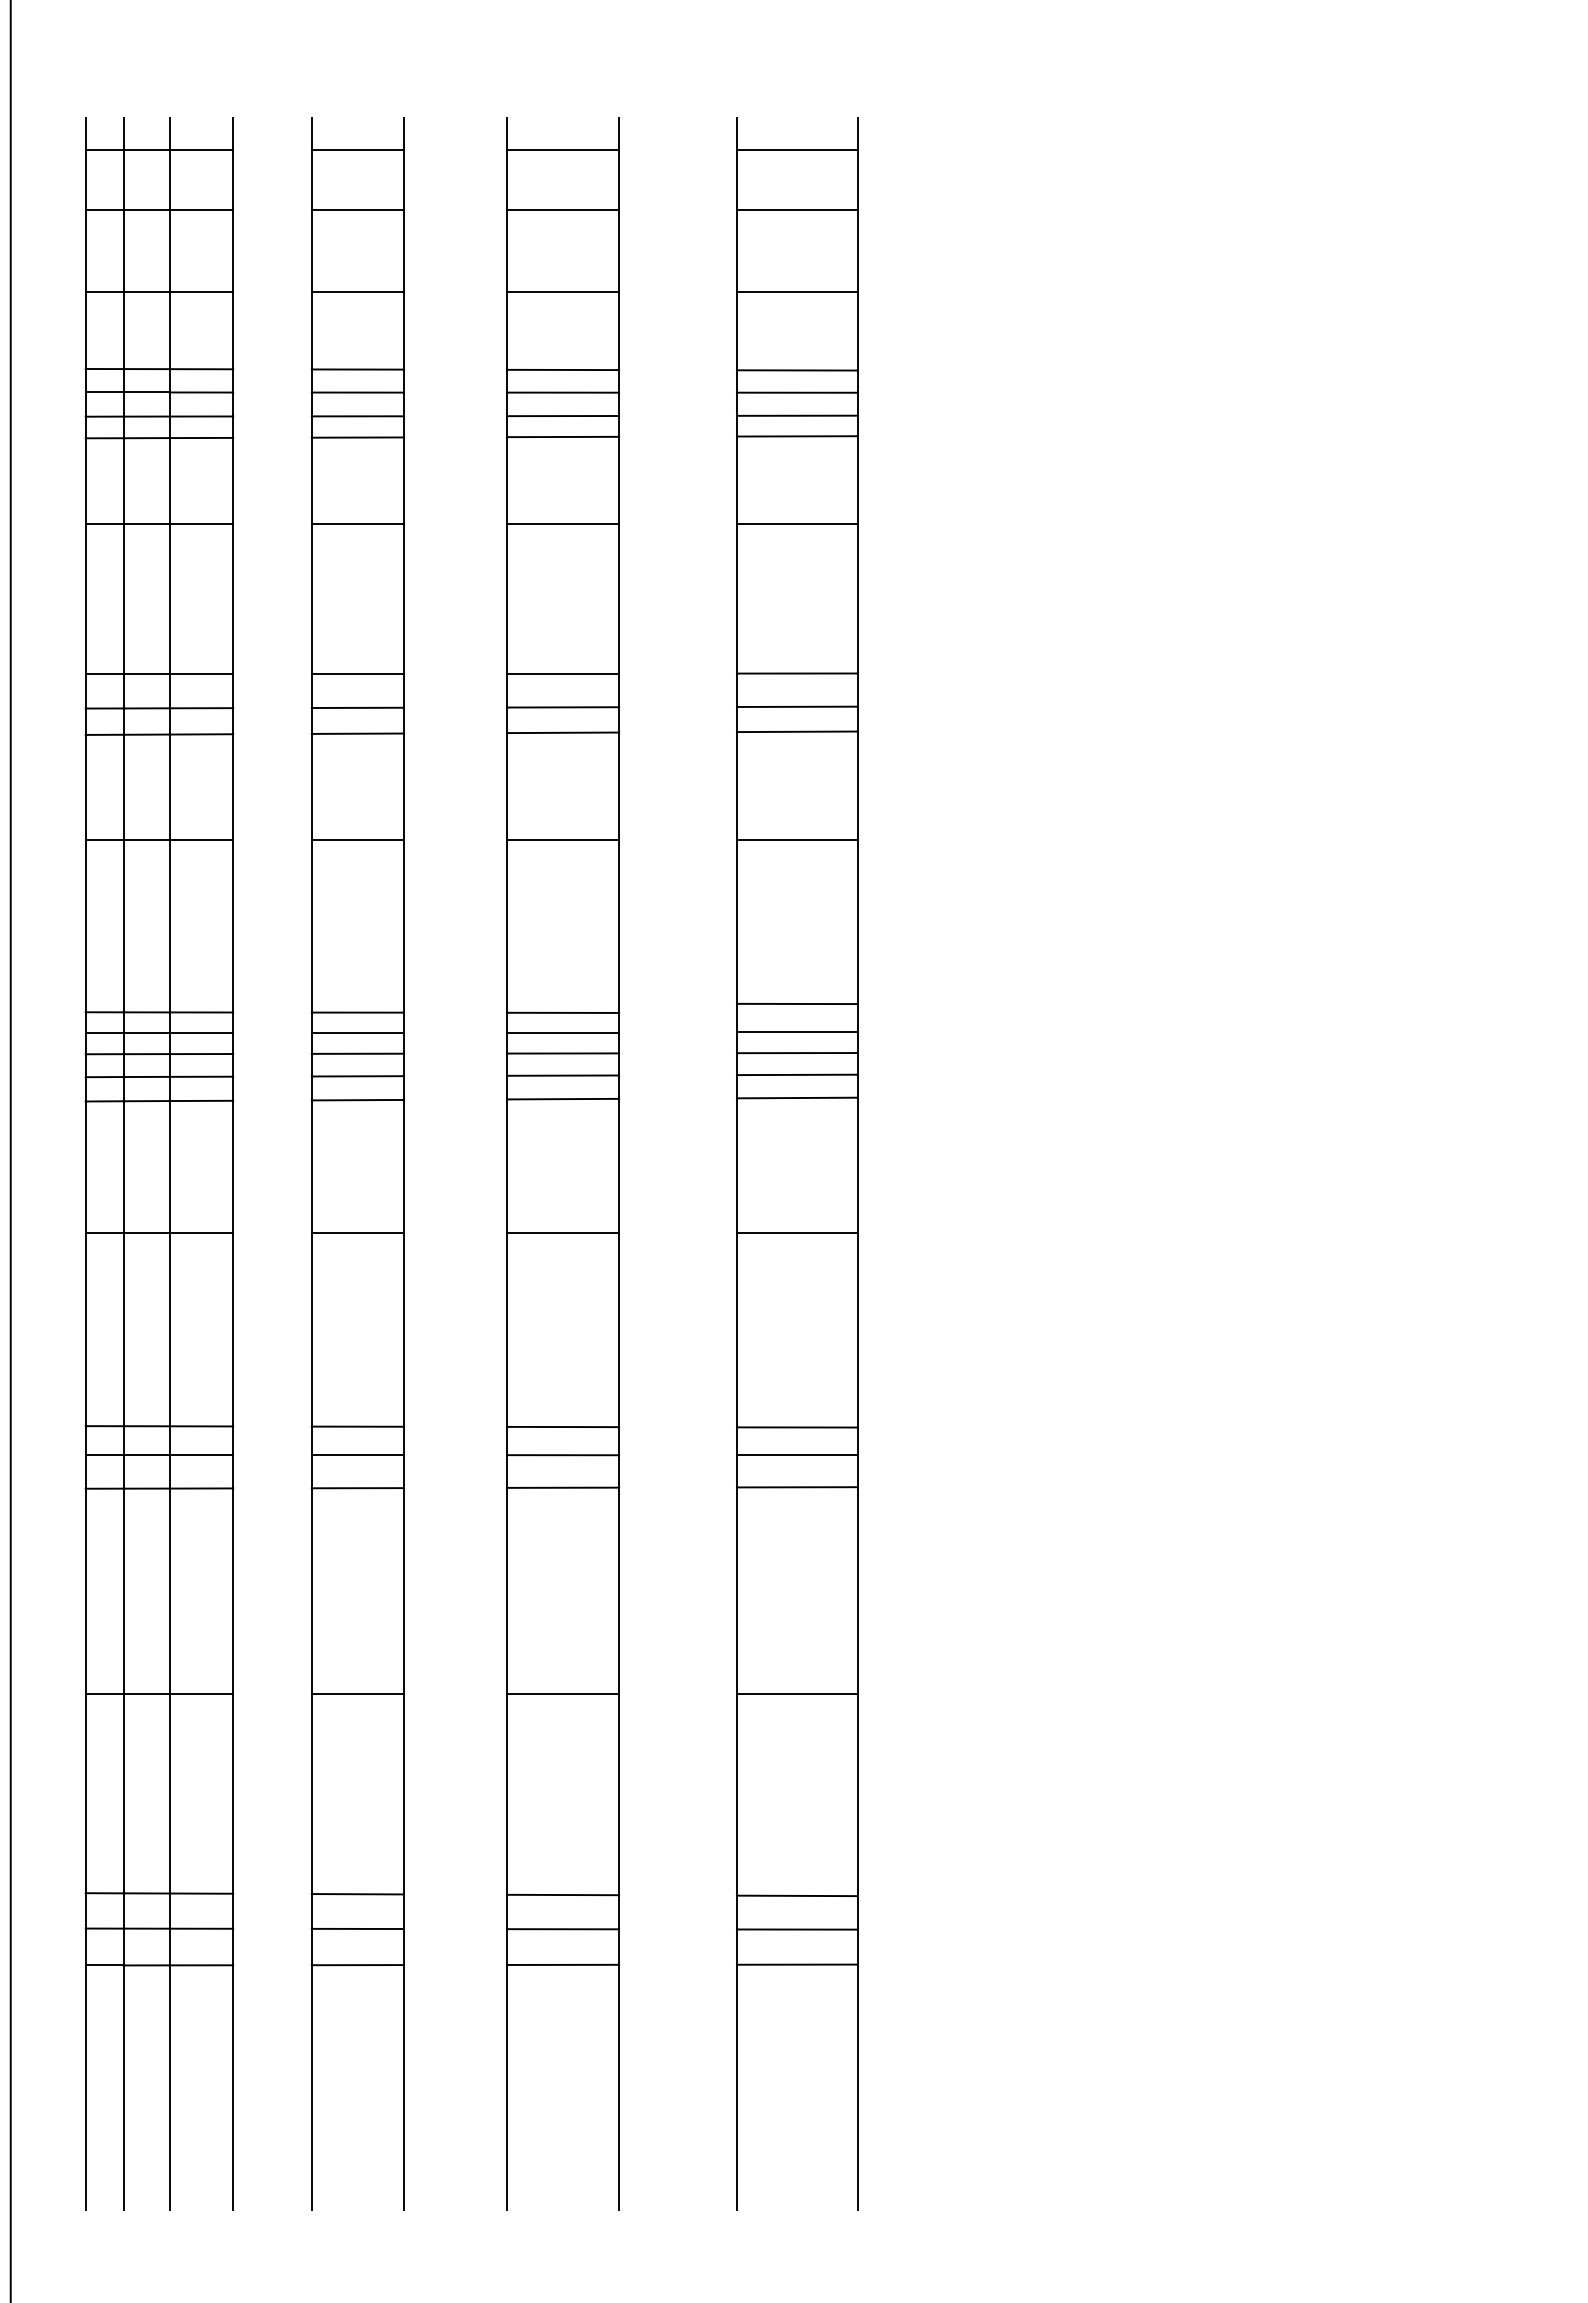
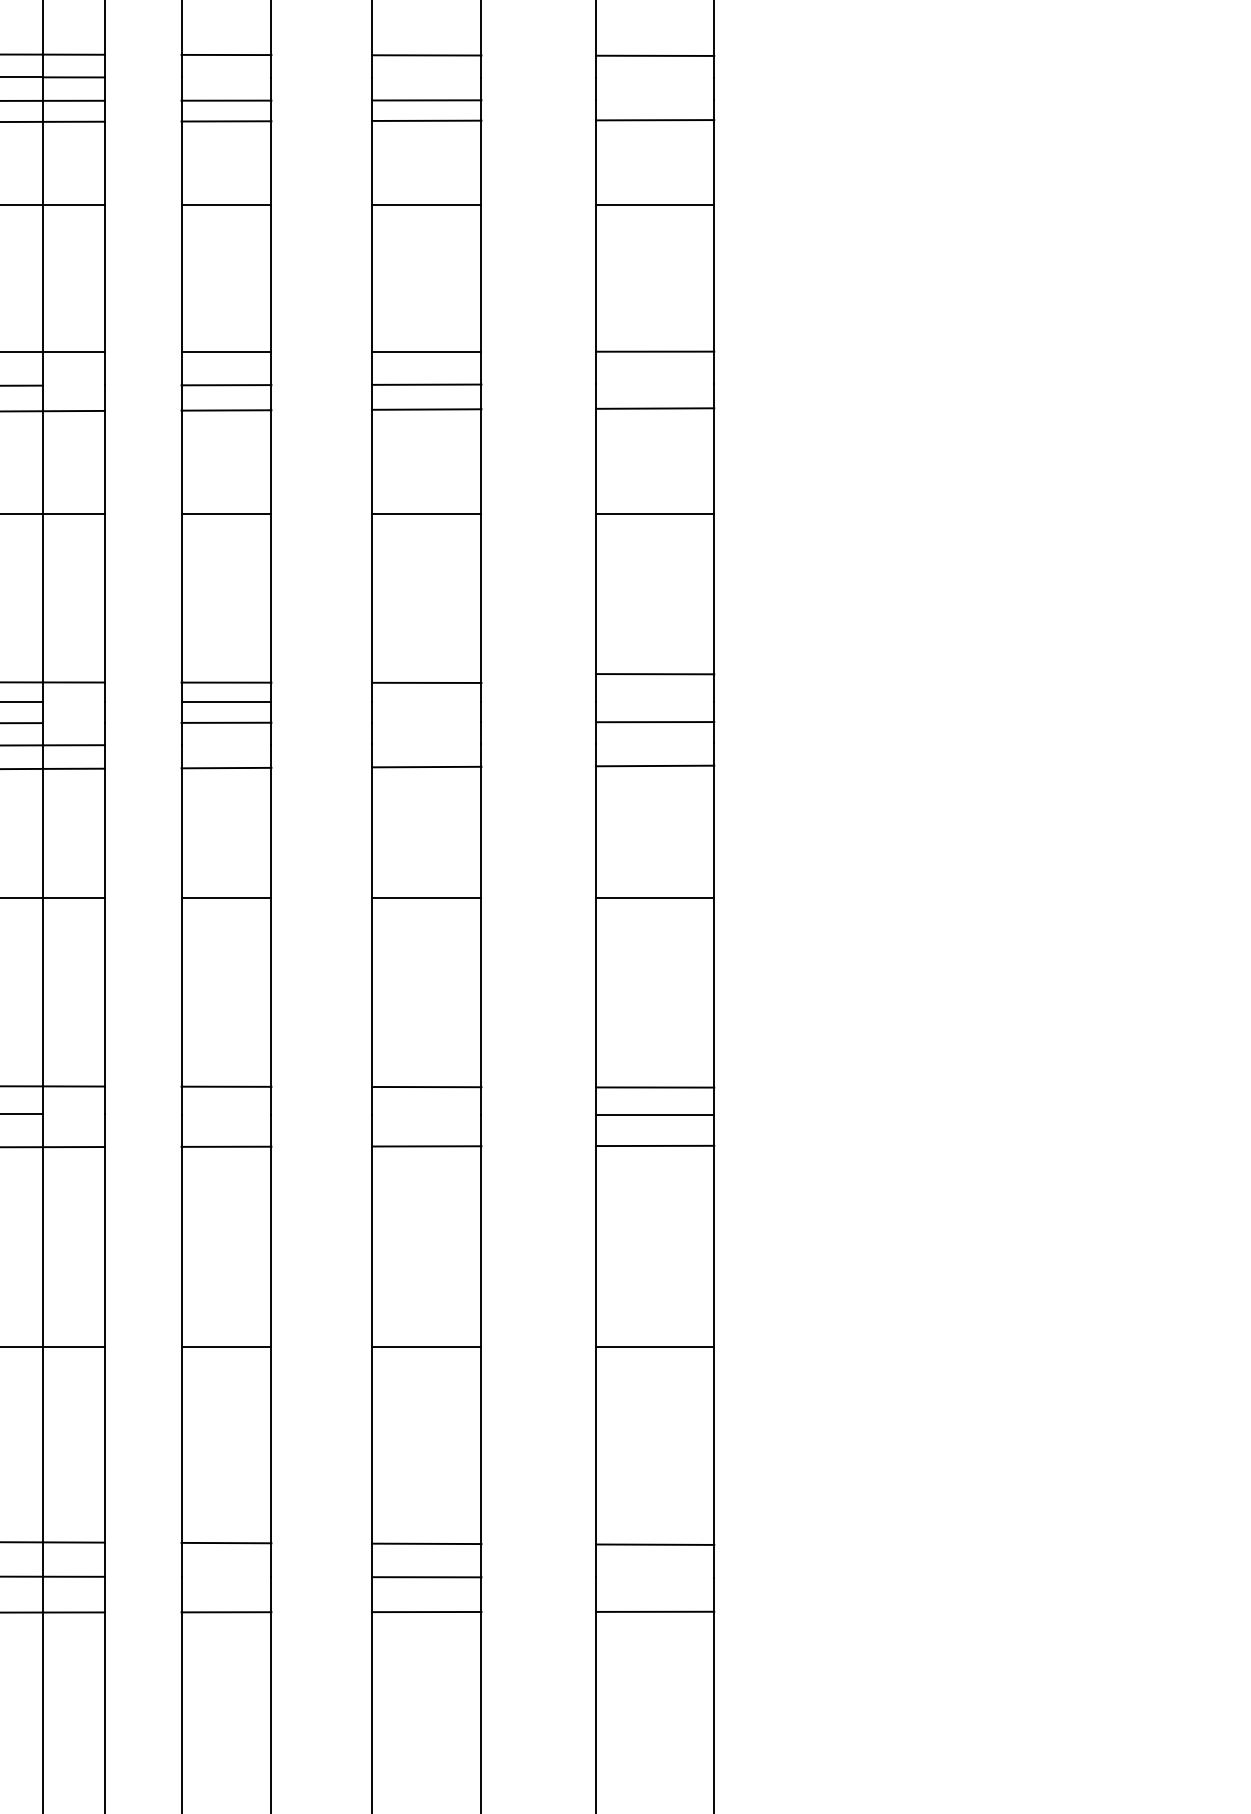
line: (357, 392) -> (226, 77), removed
line: (563, 392) -> (427, 77), removed
line: (796, 392) -> (654, 77), removed
line: (796, 415) -> (654, 99), removed
line: (796, 706) -> (654, 383), removed
line: (201, 708) -> (73, 385), removed
line: (201, 1032) -> (73, 702), removed
line: (563, 1032) -> (427, 702), removed
line: (796, 1032) -> (654, 702), removed
line: (563, 1053) -> (427, 722), removed
line: (201, 1054) -> (73, 723), removed
line: (796, 1074) -> (654, 743), removed
line: (563, 1075) -> (427, 744), removed
line: (357, 1076) -> (226, 744), removed
line: (201, 1455) -> (73, 1114), removed
line: (357, 1455) -> (226, 1114), removed
line: (563, 1455) -> (427, 1114), removed
line: (357, 1928) -> (226, 1576), removed
line: (796, 1929) -> (654, 1577), removed

